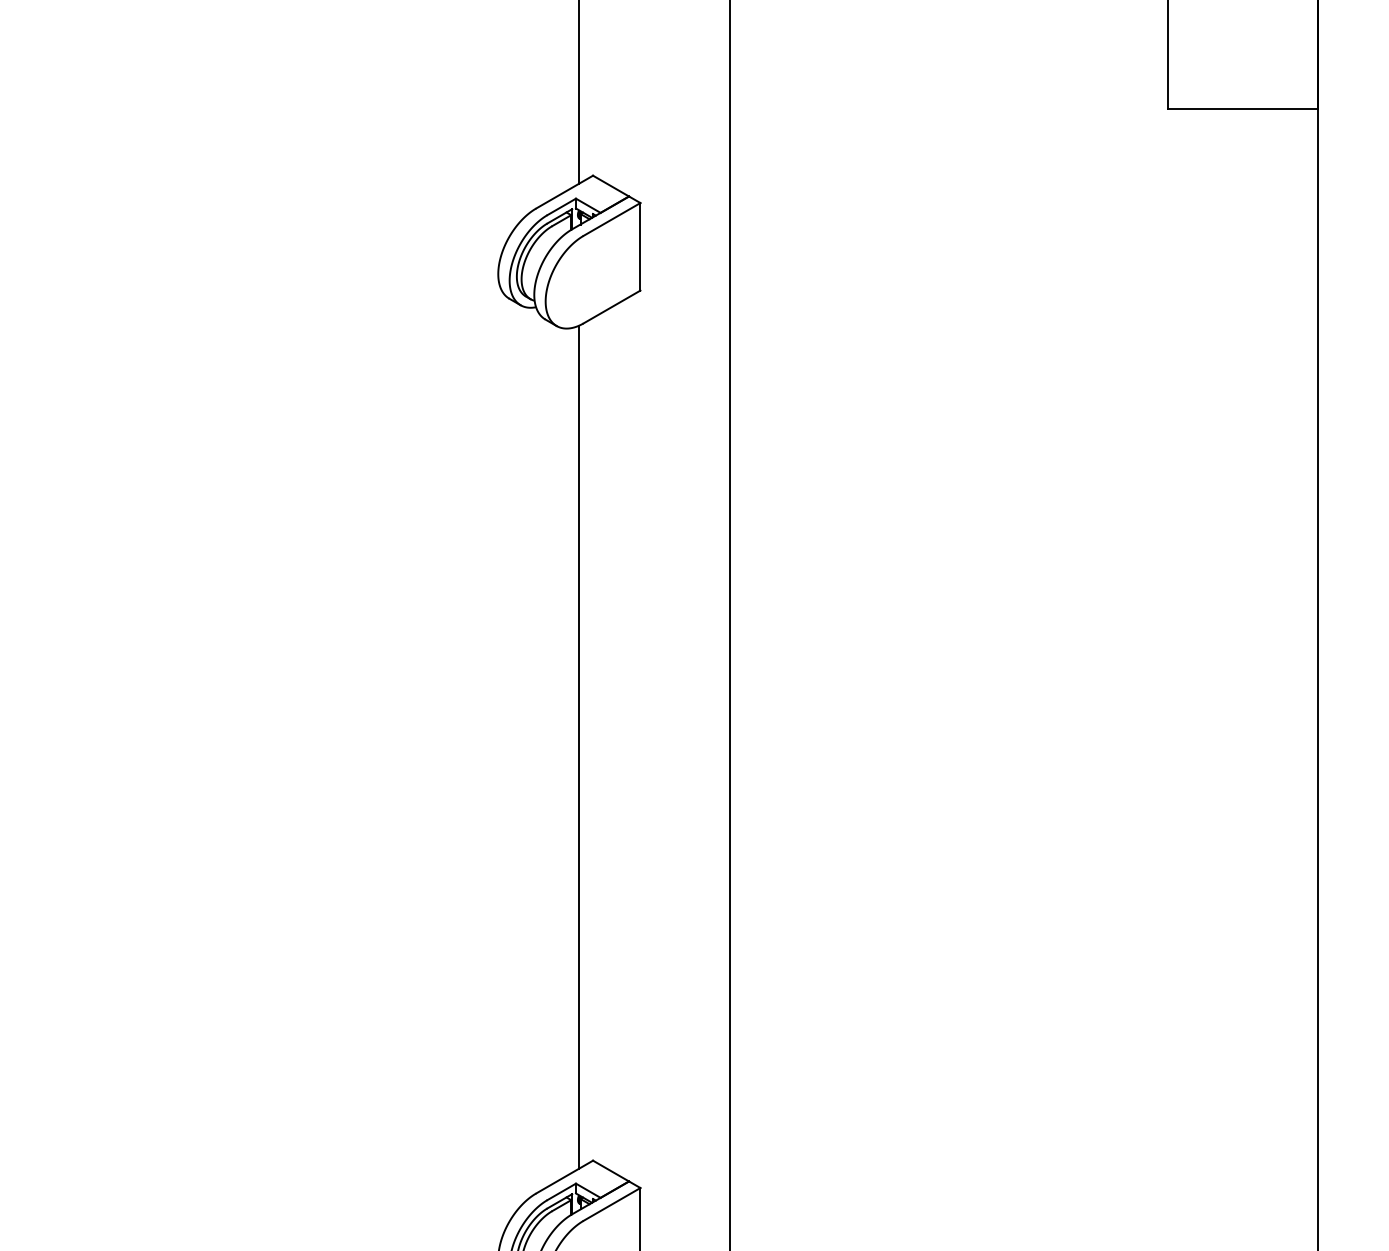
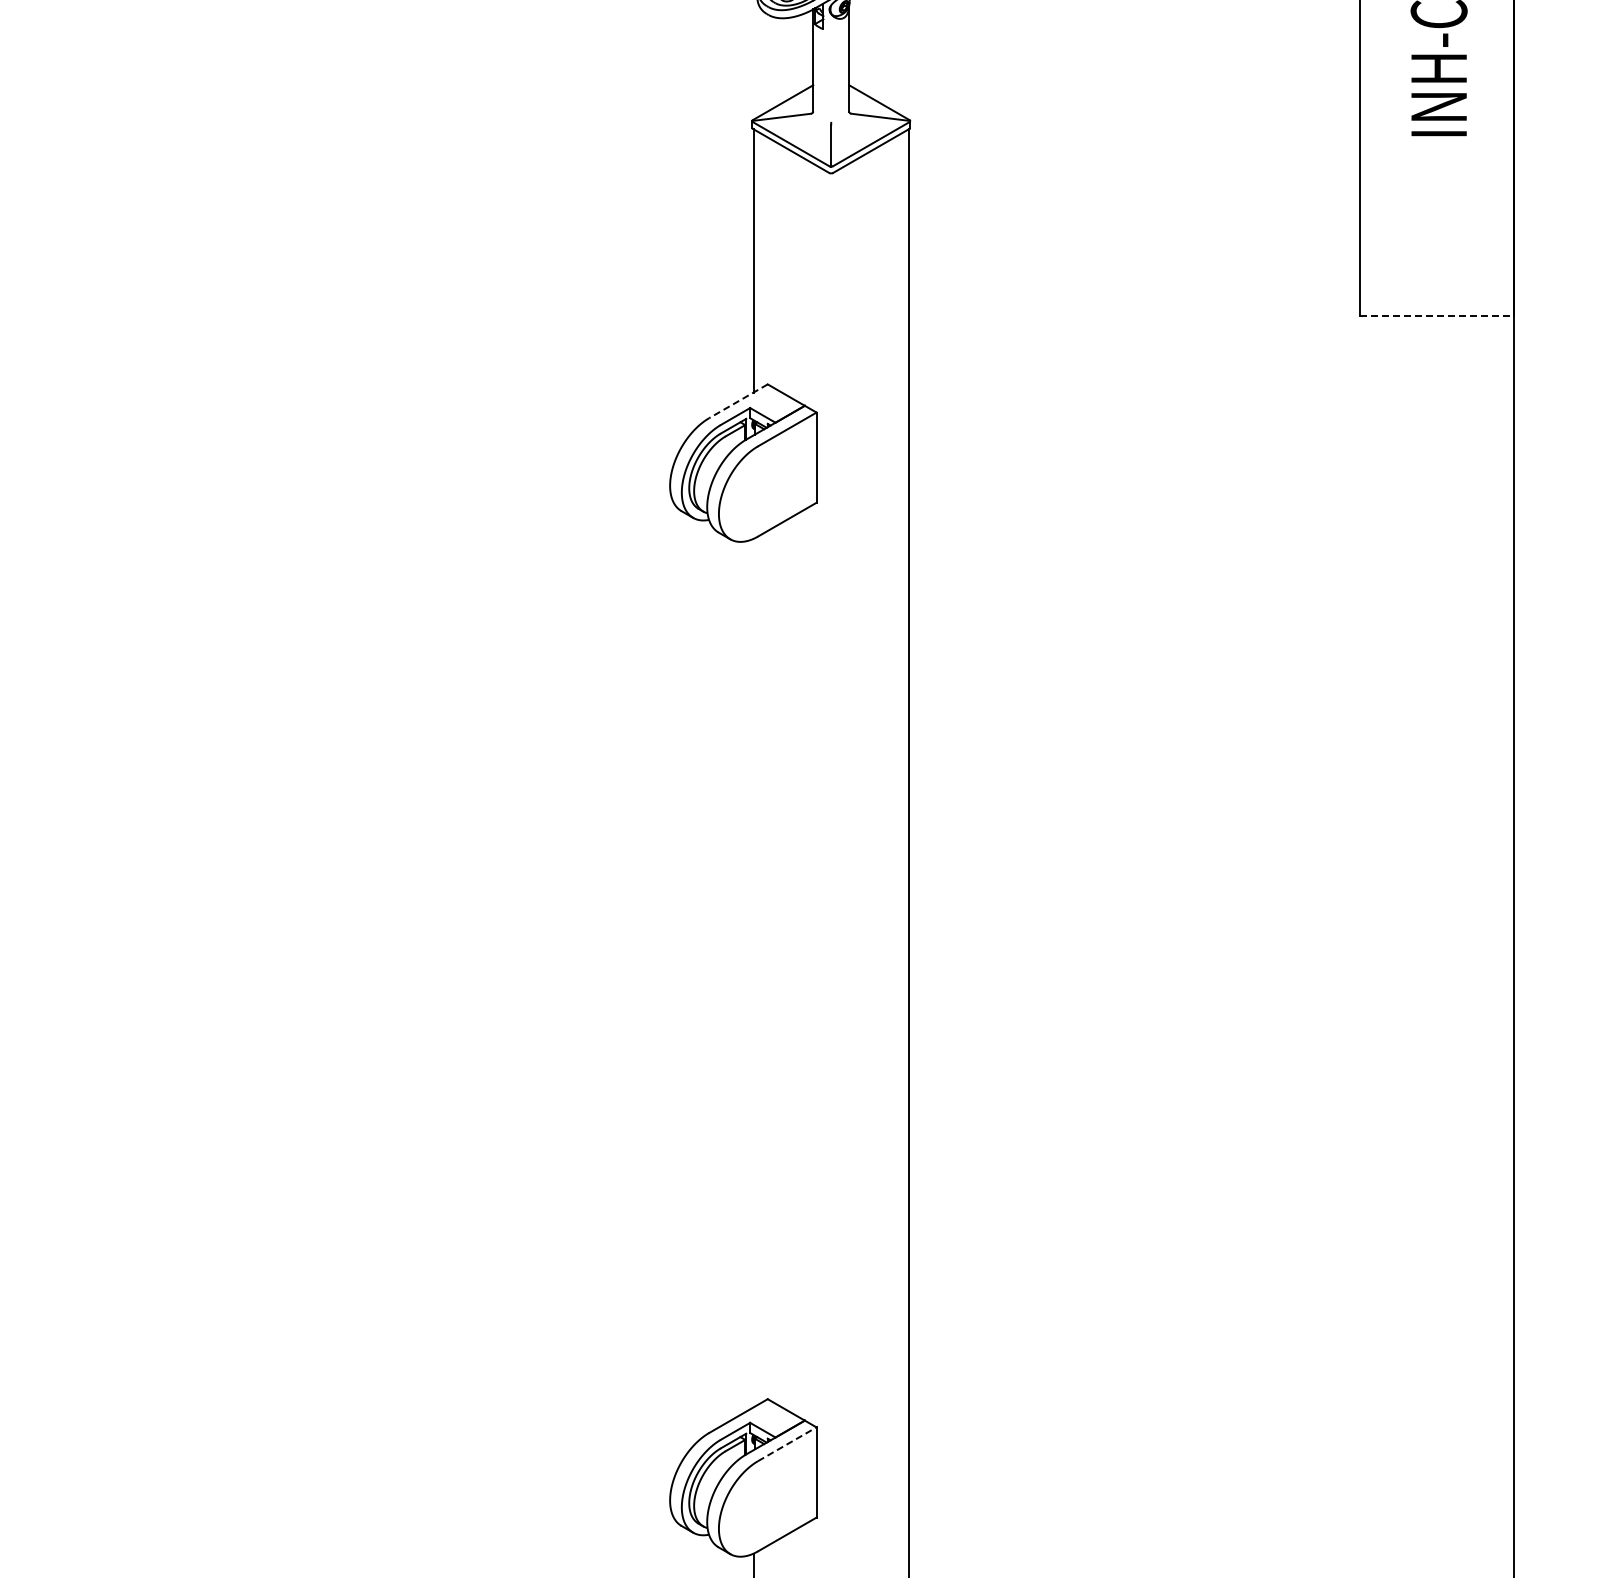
line: (1243, 109) -> (1437, 316), solid -> dashed
line: (564, 192) -> (738, 401), solid -> dashed
line: (579, 746) -> (753, 972), removed
line: (612, 1204) -> (787, 1444), solid -> dashed

